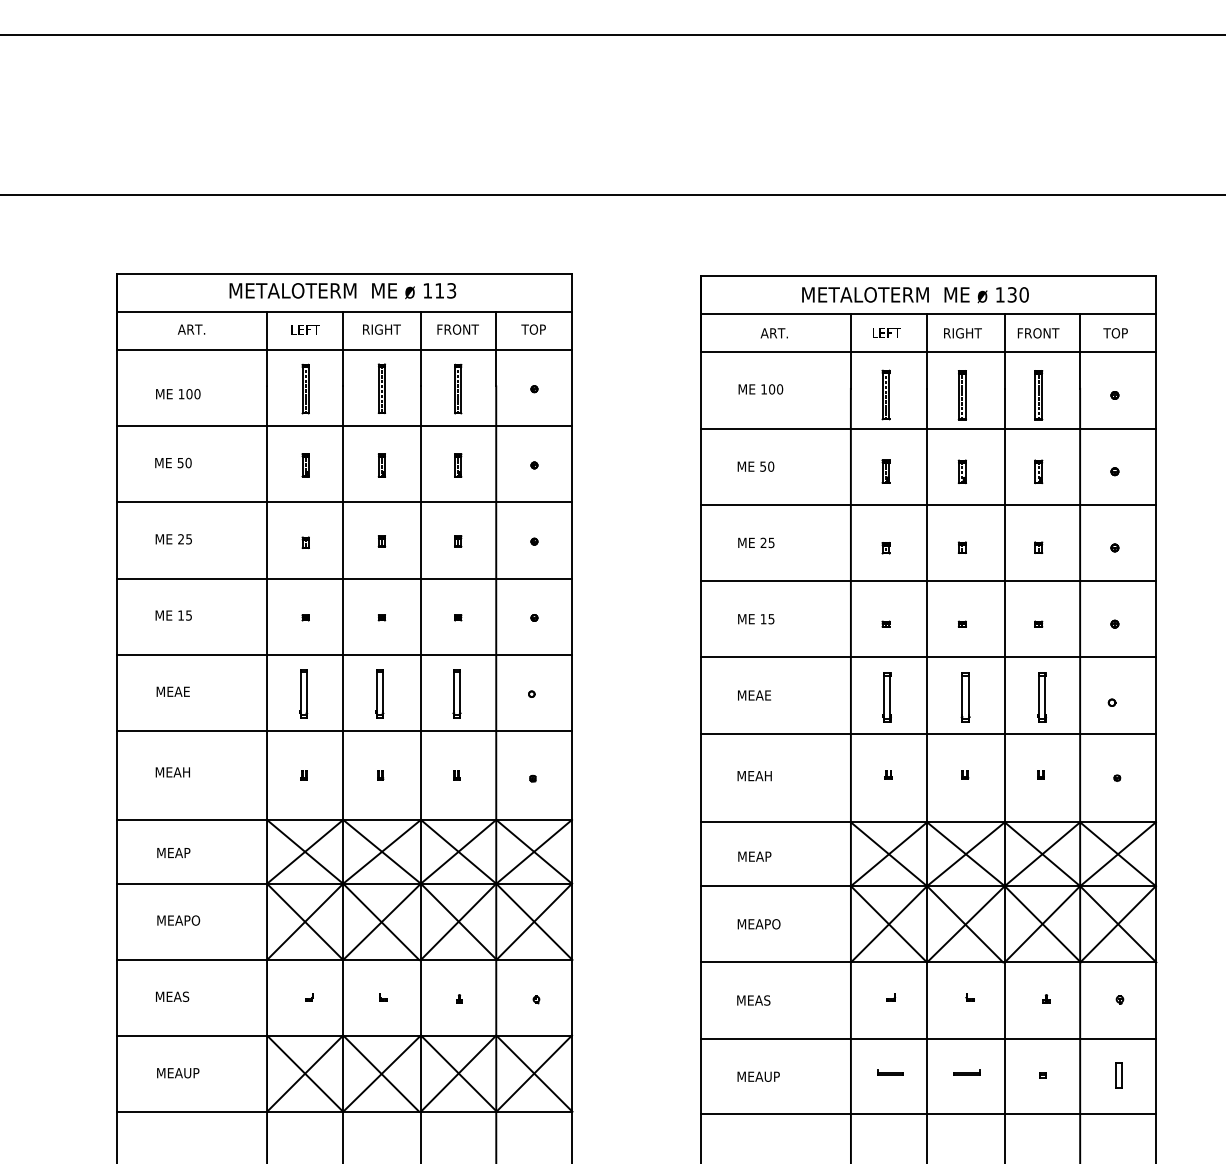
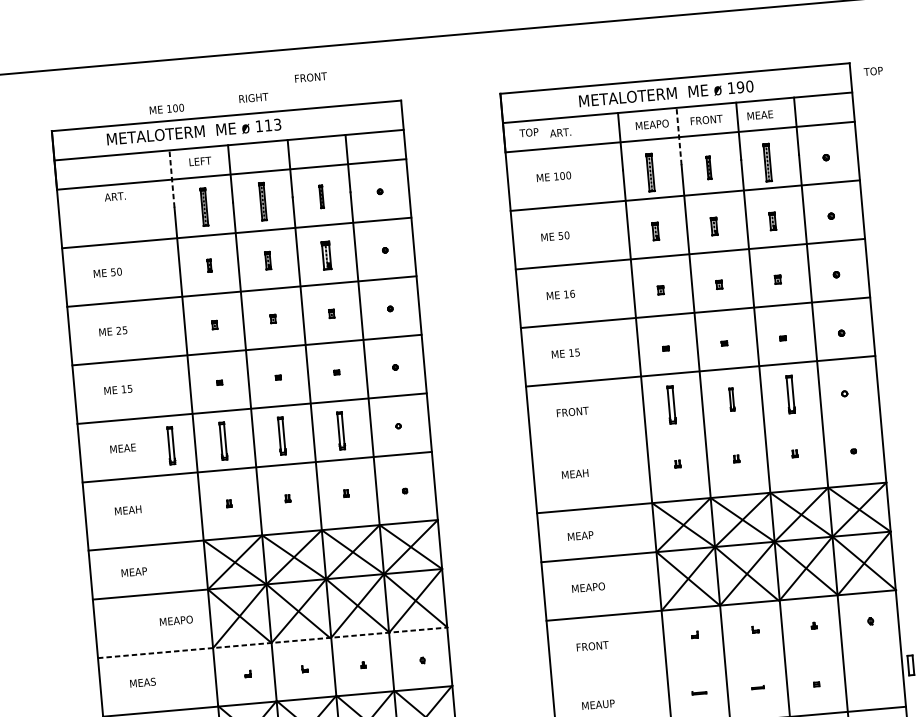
text: (342, 291) -> (193, 132), moved
text: (1011, 294) -> (740, 87), 130 -> 190
text: (191, 329) -> (115, 196), moved
text: (381, 329) -> (253, 97), moved
text: (457, 329) -> (310, 77), moved
text: (533, 329) -> (528, 132), moved
text: (893, 333) -> (652, 124), LEFT -> MEAPO
text: (965, 333) -> (707, 120), RIGHT -> FRONT
text: (1039, 333) -> (764, 115), FRONT -> MEAE
text: (1115, 333) -> (873, 71), moved
line: (266, 348) -> (171, 178), solid -> dashed
line: (927, 351) -> (679, 136), solid -> dashed
part: (458, 388) -> (321, 196), size x0.6
text: (178, 394) -> (167, 109), moved
part: (961, 395) -> (708, 167), size x0.6
part: (305, 465) -> (209, 265), size x0.7
part: (458, 465) -> (326, 255), size x1.6
text: (767, 542) -> (569, 293), 25 -> 16
part: (235, 693) -> (170, 445), added
text: (759, 695) -> (573, 411), MEAE -> FRONT
part: (965, 697) -> (731, 399), size x0.6
line: (928, 733) -> (705, 429), removed
text: (178, 920) -> (176, 620), moved
line: (345, 959) -> (273, 642), solid -> dashed
text: (758, 1000) -> (593, 646), MEAS -> FRONT
line: (928, 1038) -> (726, 663), removed
part: (890, 1072) -> (699, 692), size x0.7
part: (966, 1072) -> (757, 687), size x0.6
part: (1118, 1075) -> (910, 665), moved

